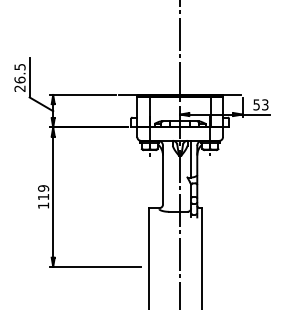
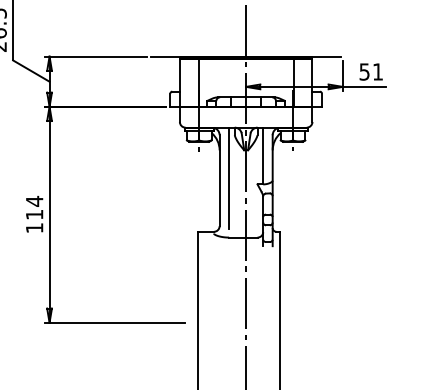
text: (265, 104) -> (378, 71), 53 -> 51
line: (169, 173) -> (229, 178), added
text: (43, 188) -> (34, 201), 119 -> 114

